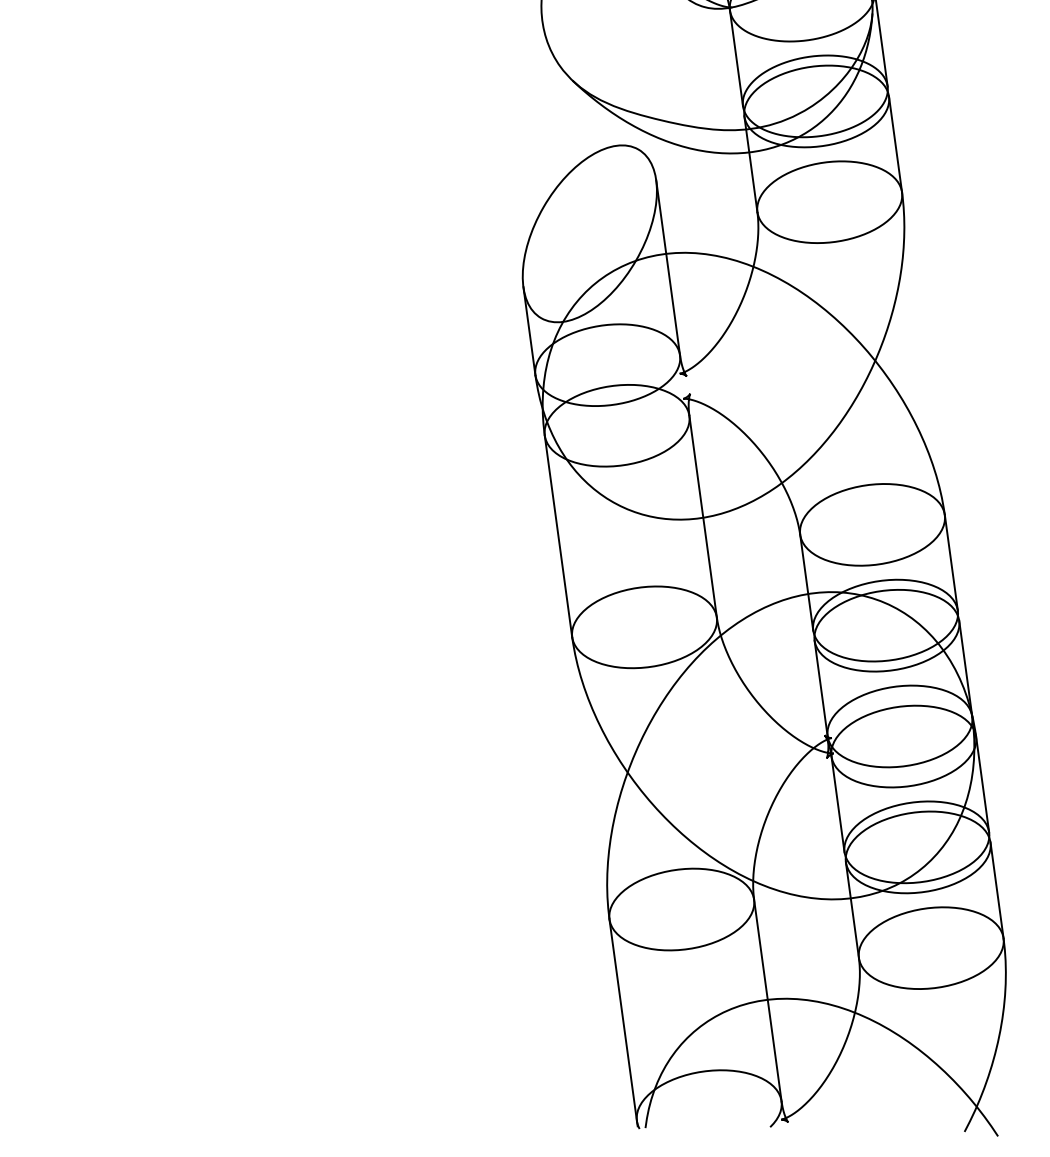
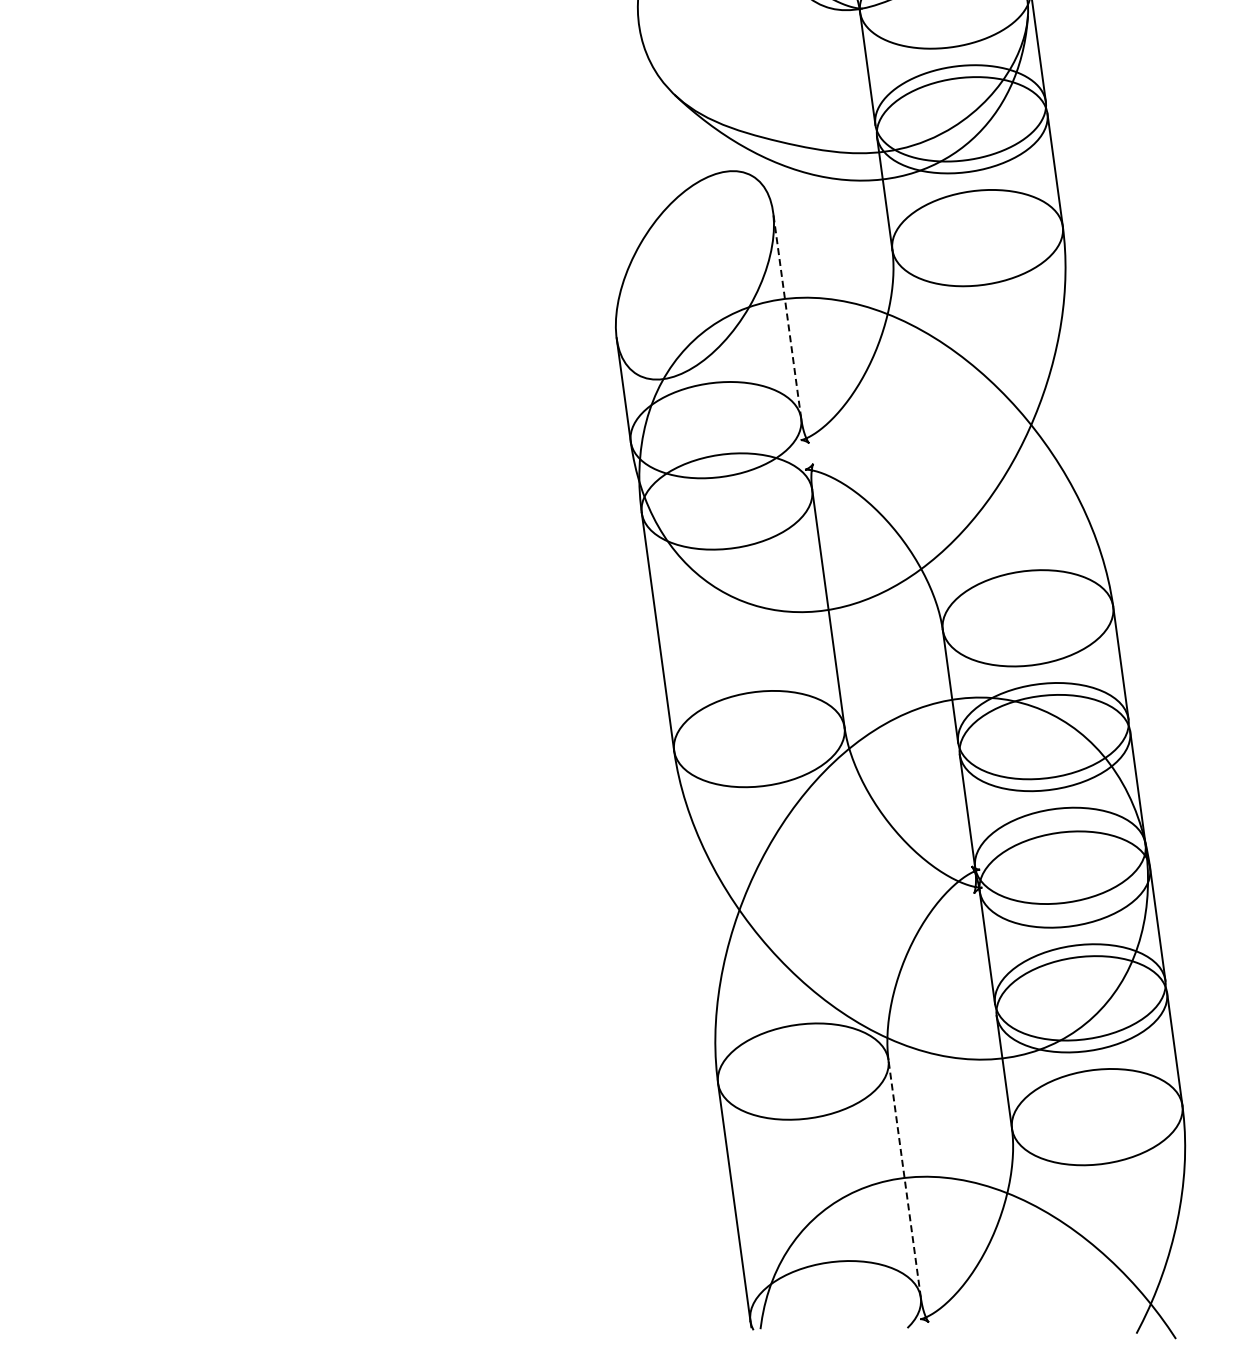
line: (668, 267) -> (787, 315), solid -> dashed
line: (767, 1000) -> (904, 1178), solid -> dashed

